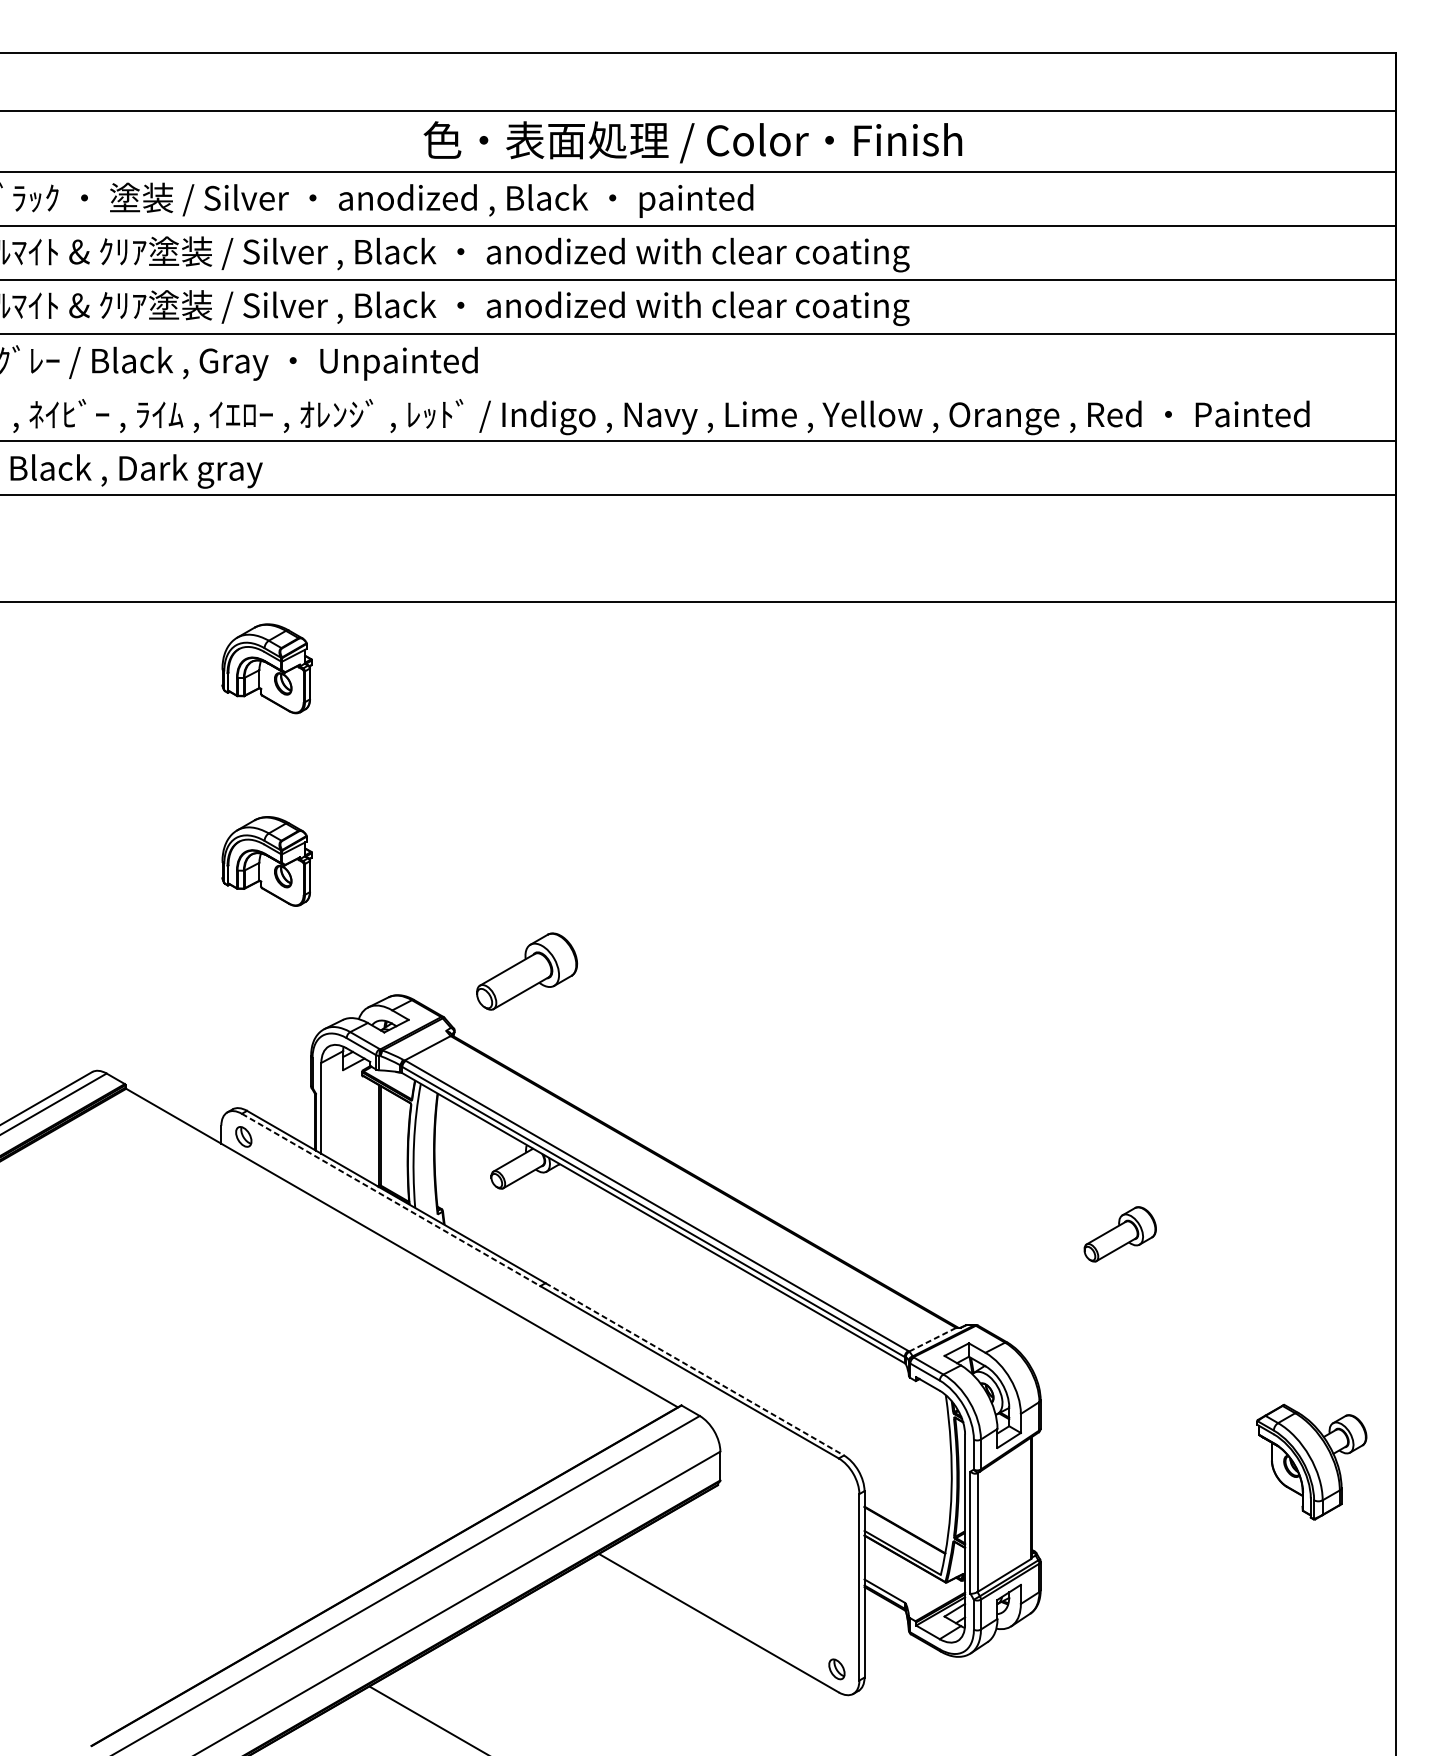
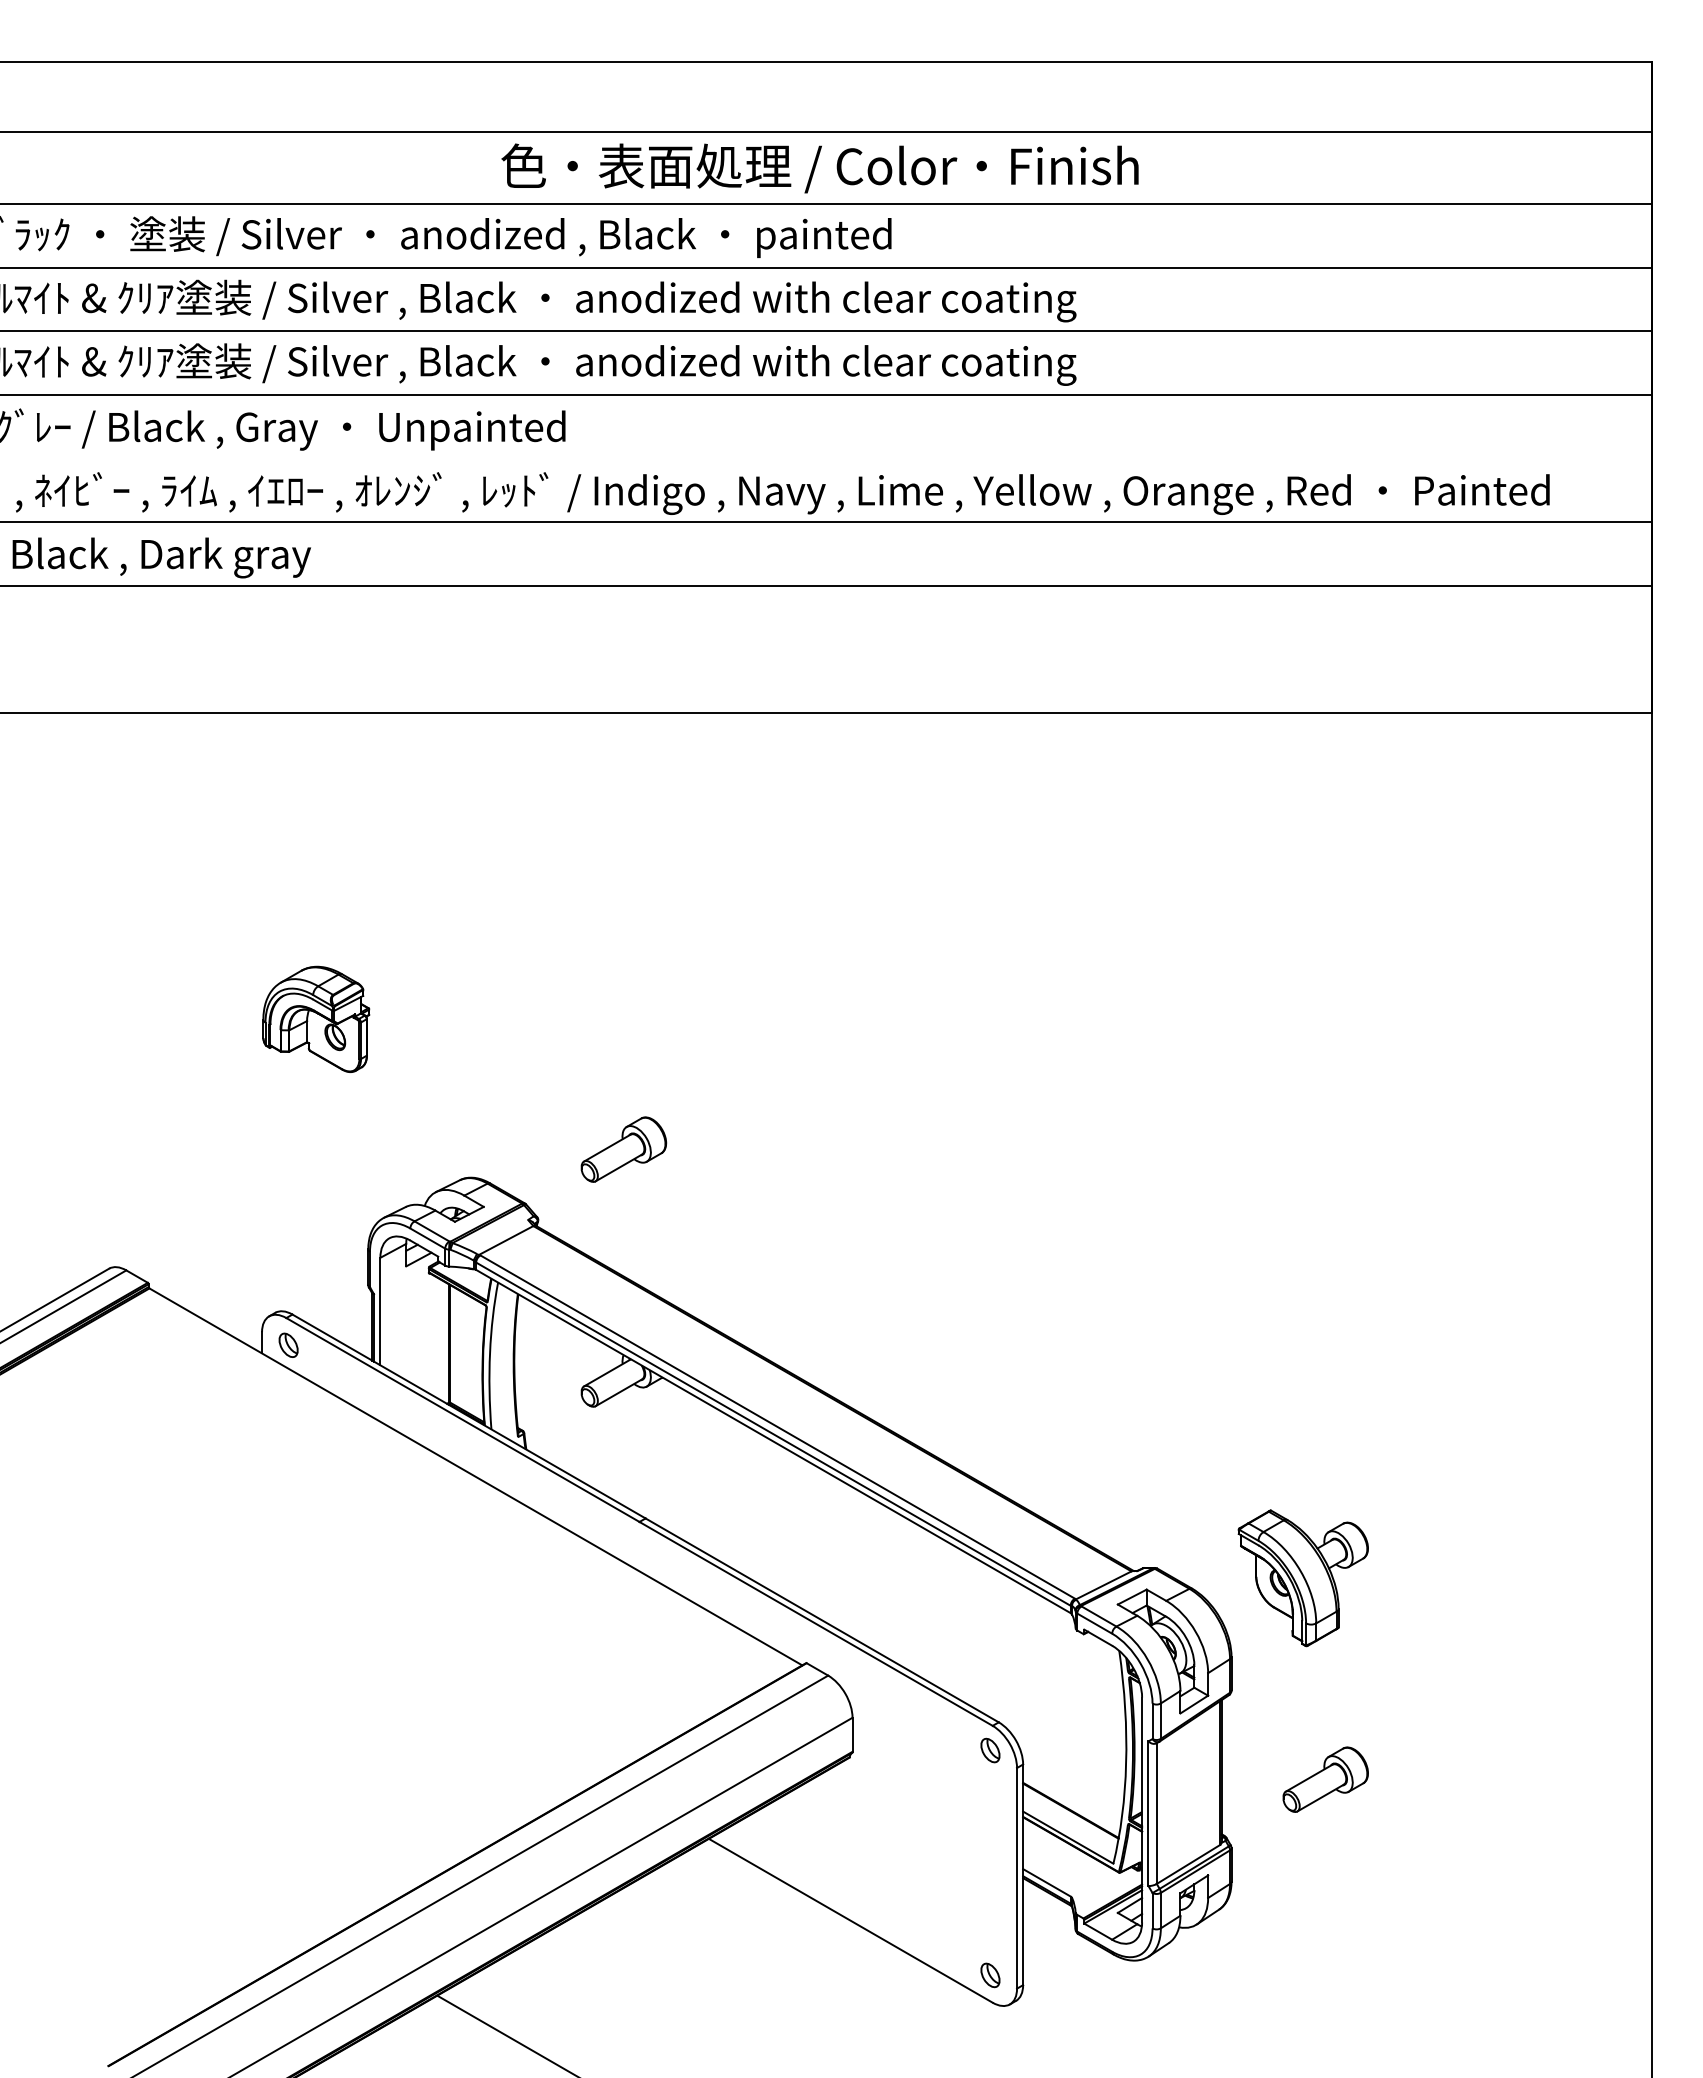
part: (267, 667) -> (316, 790), removed
part: (526, 971) -> (623, 1149), size x0.71
line: (390, 1200) -> (462, 1420), dashed -> solid
part: (1120, 1234) -> (1325, 1779), moved
line: (933, 1339) -> (1104, 1585), dashed -> solid
line: (694, 1369) -> (822, 1620), dashed -> solid
part: (1311, 1462) -> (1302, 1578), moved
part: (836, 1479) -> (990, 1750), added

